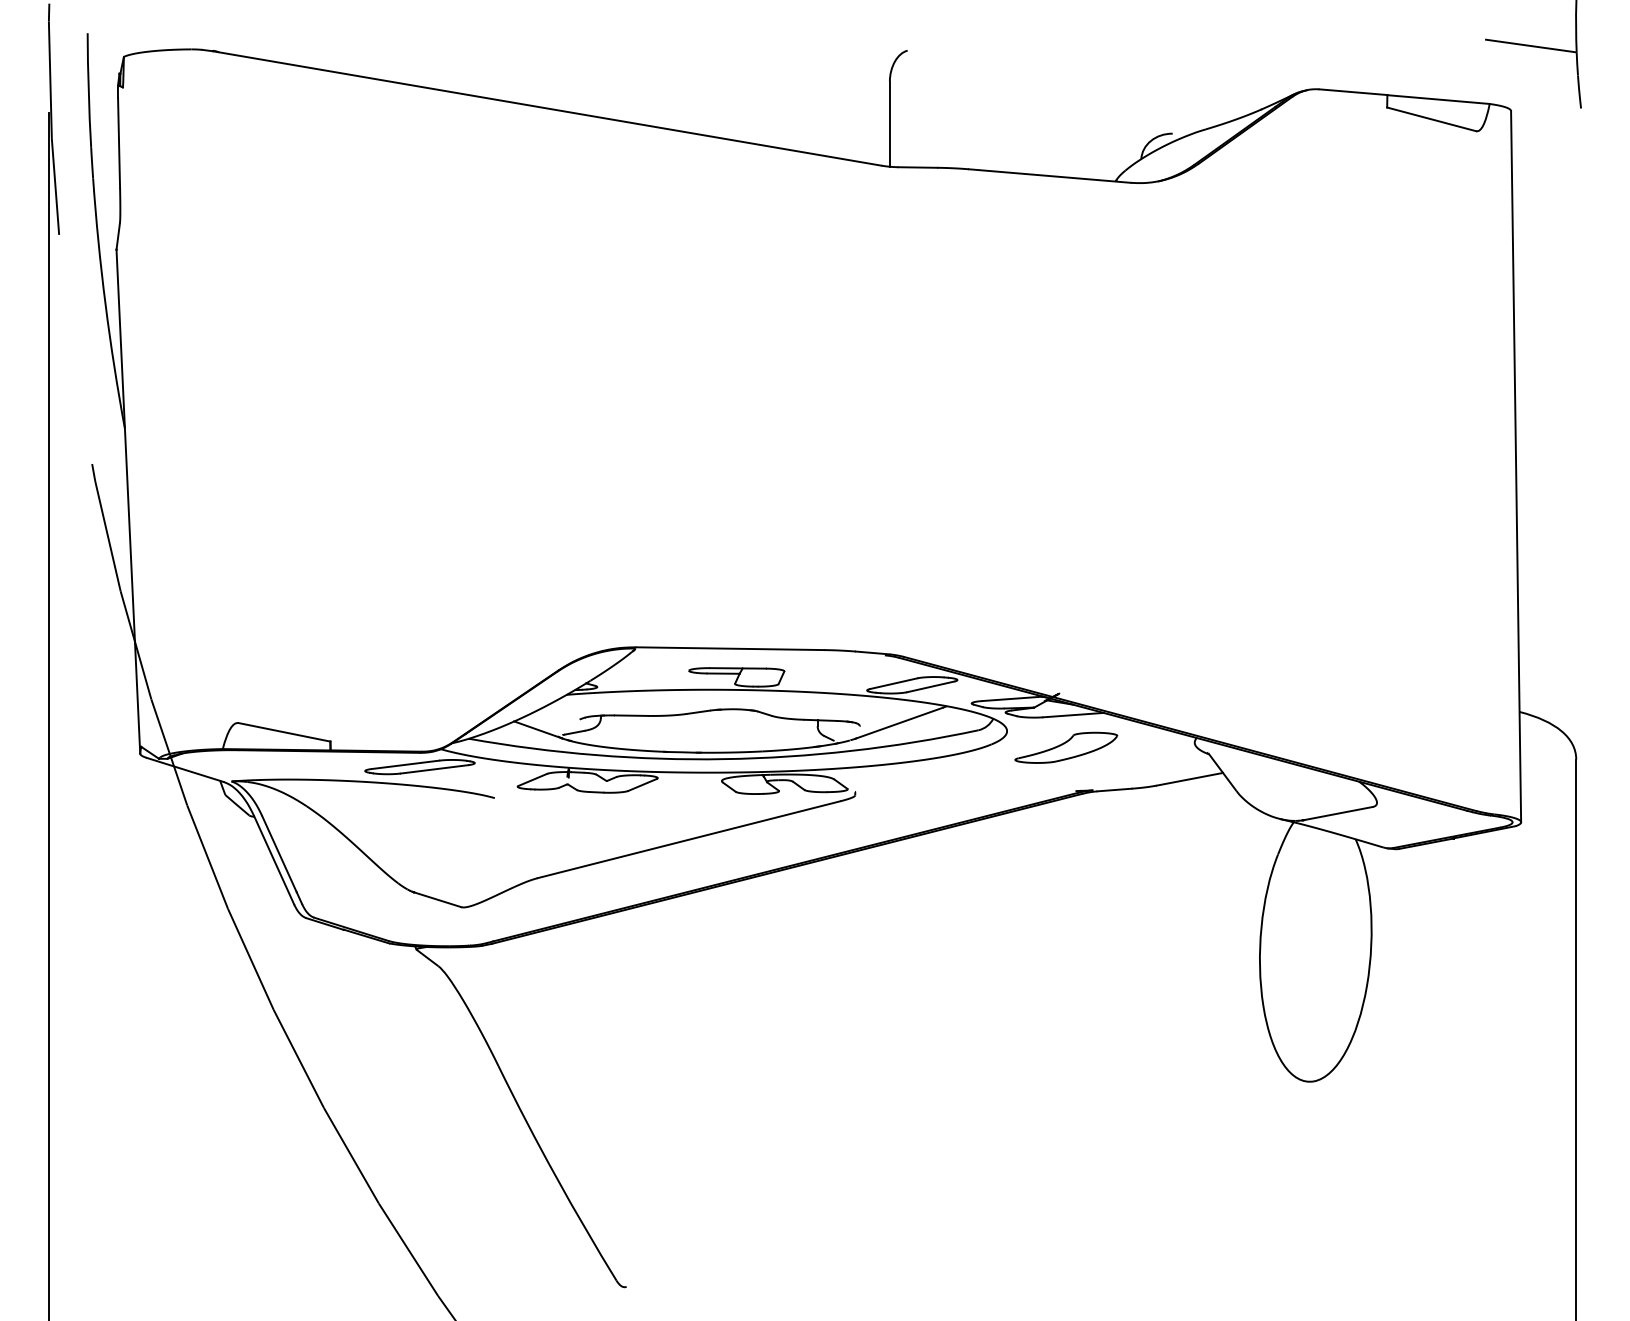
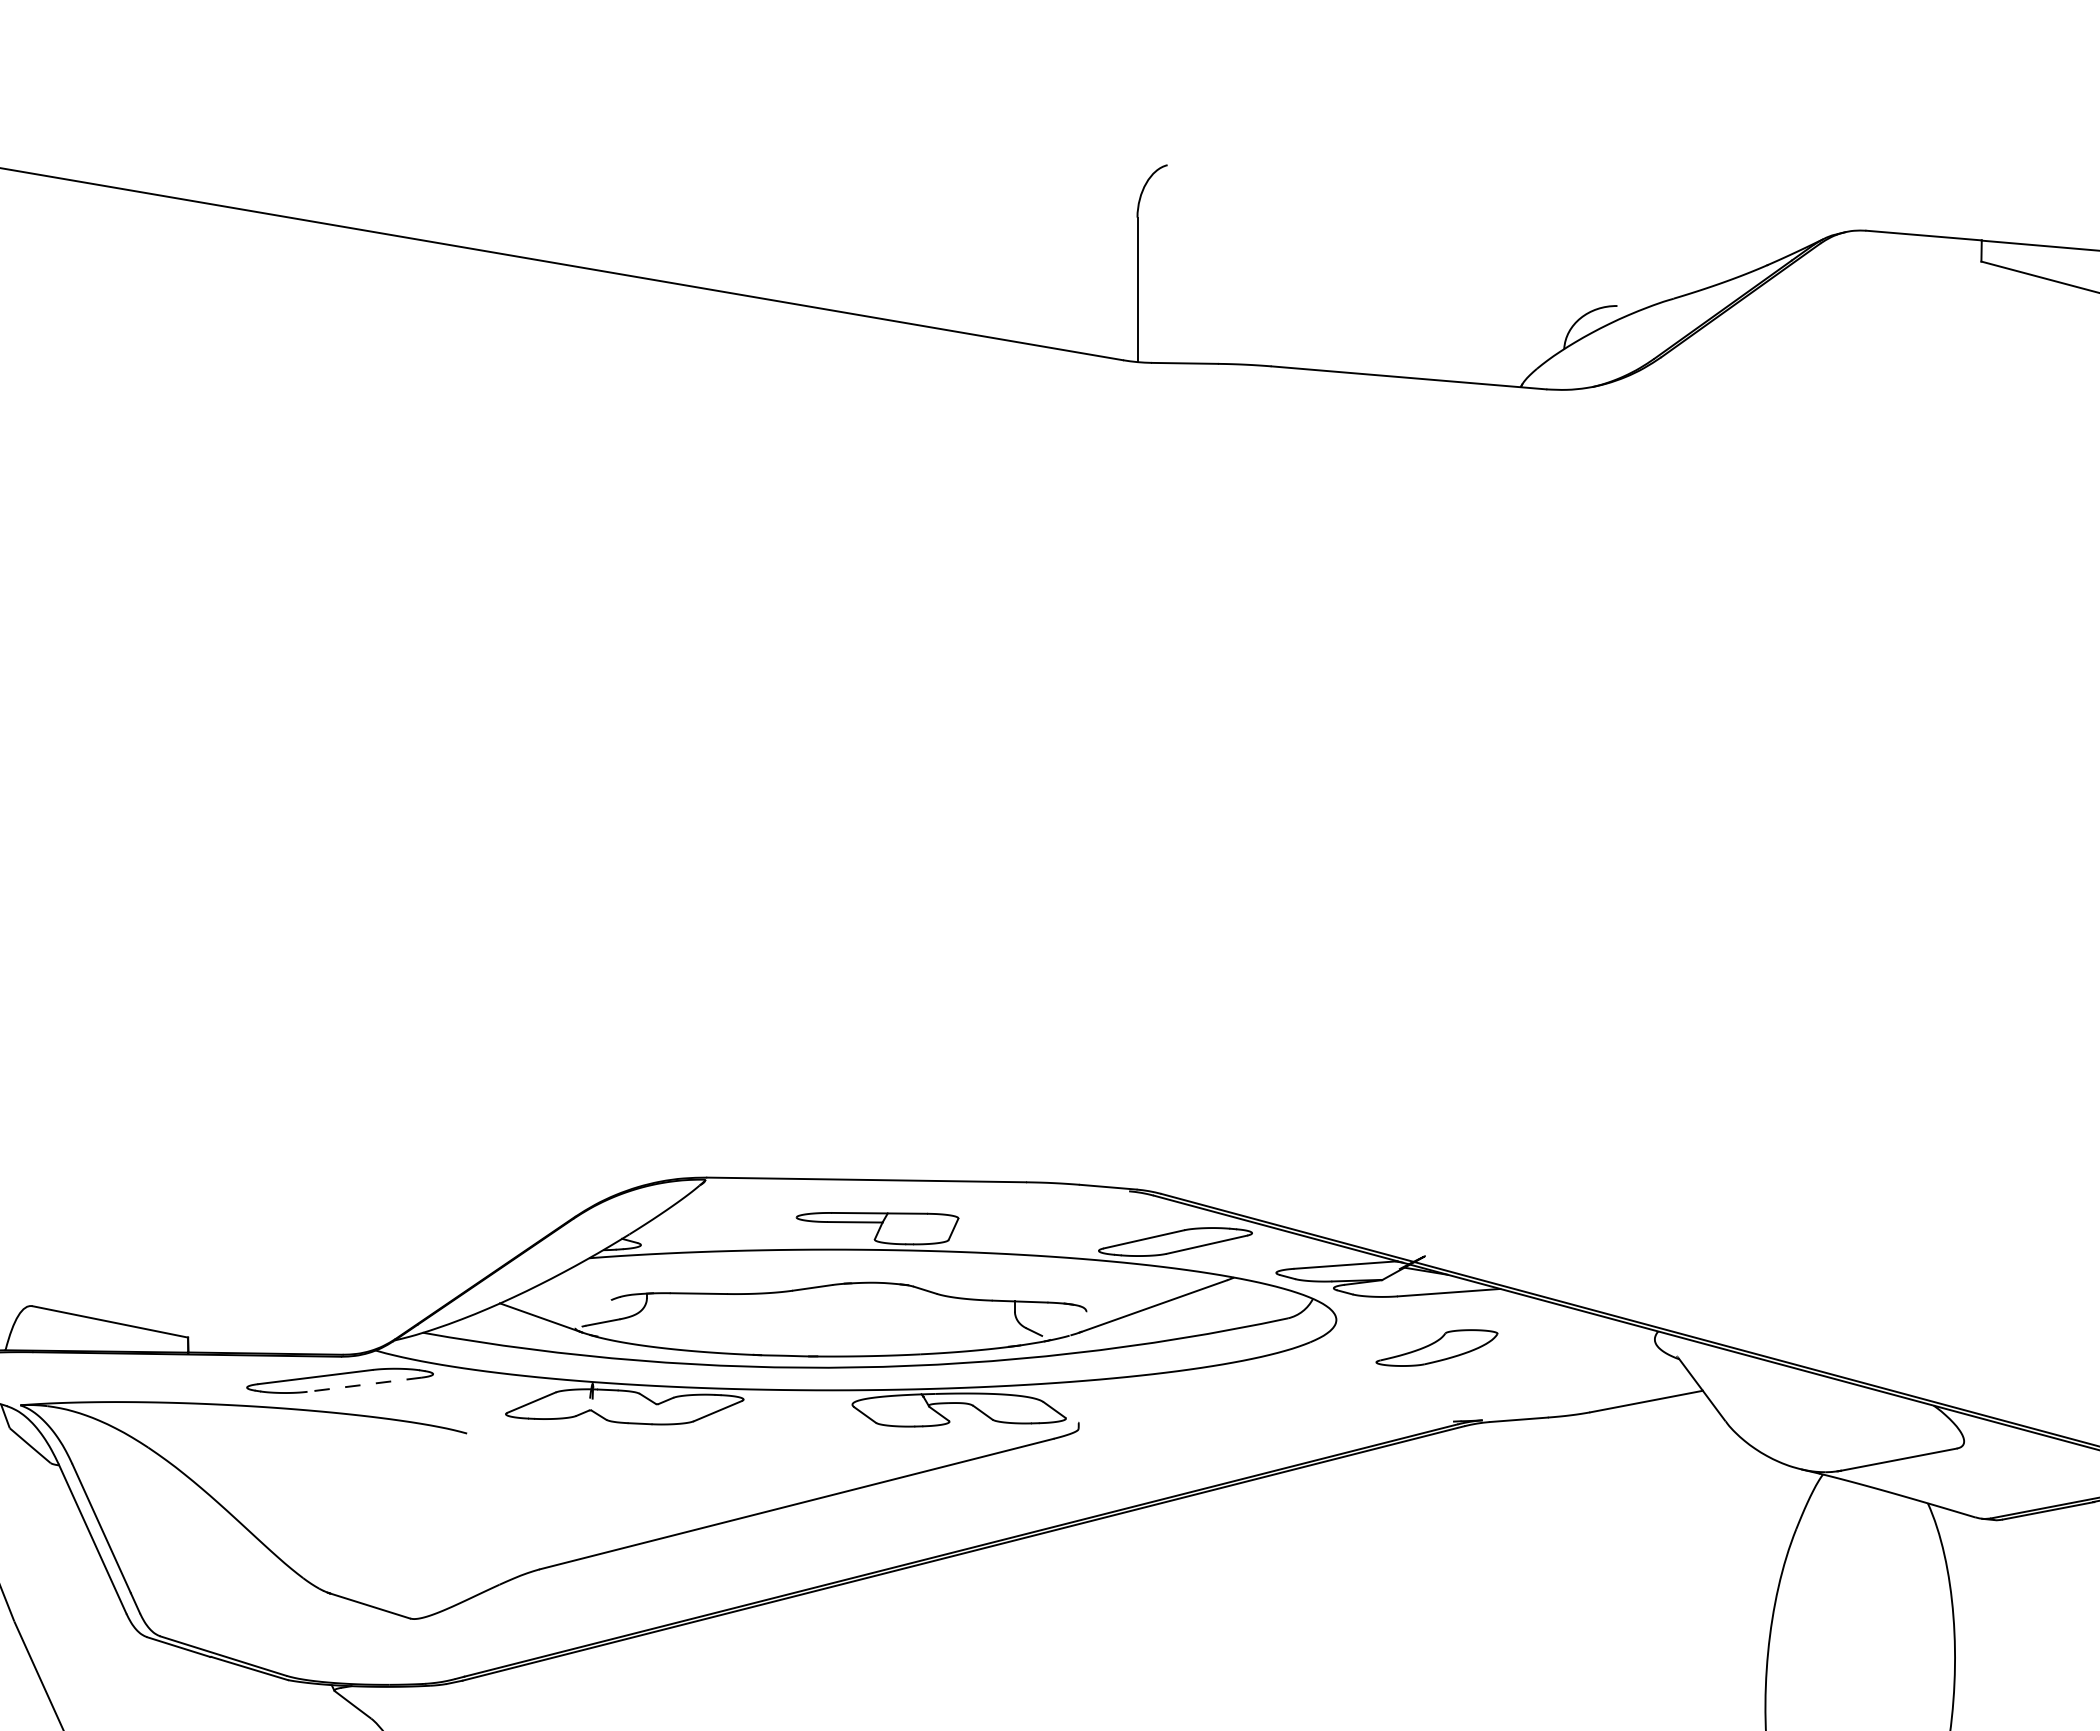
part: (1066, 747) -> (1437, 1347), size x0.7
line: (434, 769) -> (364, 1384), solid -> dashed

